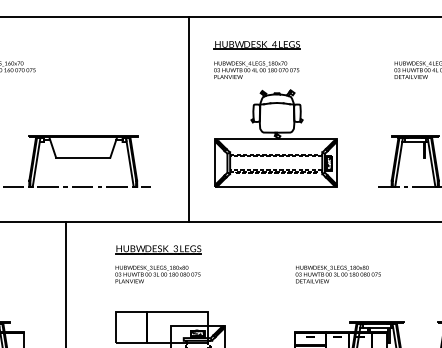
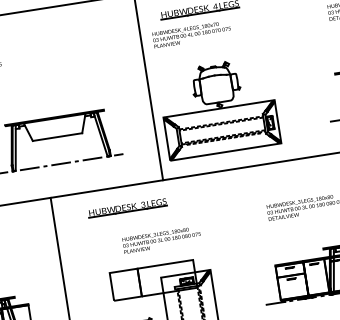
text: (256, 69) -> (191, 33), moved
part: (275, 138) -> (218, 108), moved
part: (158, 249) -> (127, 208), moved
text: (157, 274) -> (161, 239), moved

